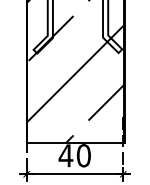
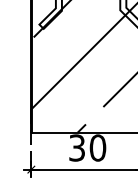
text: (65, 155) -> (76, 147), 40 -> 30

